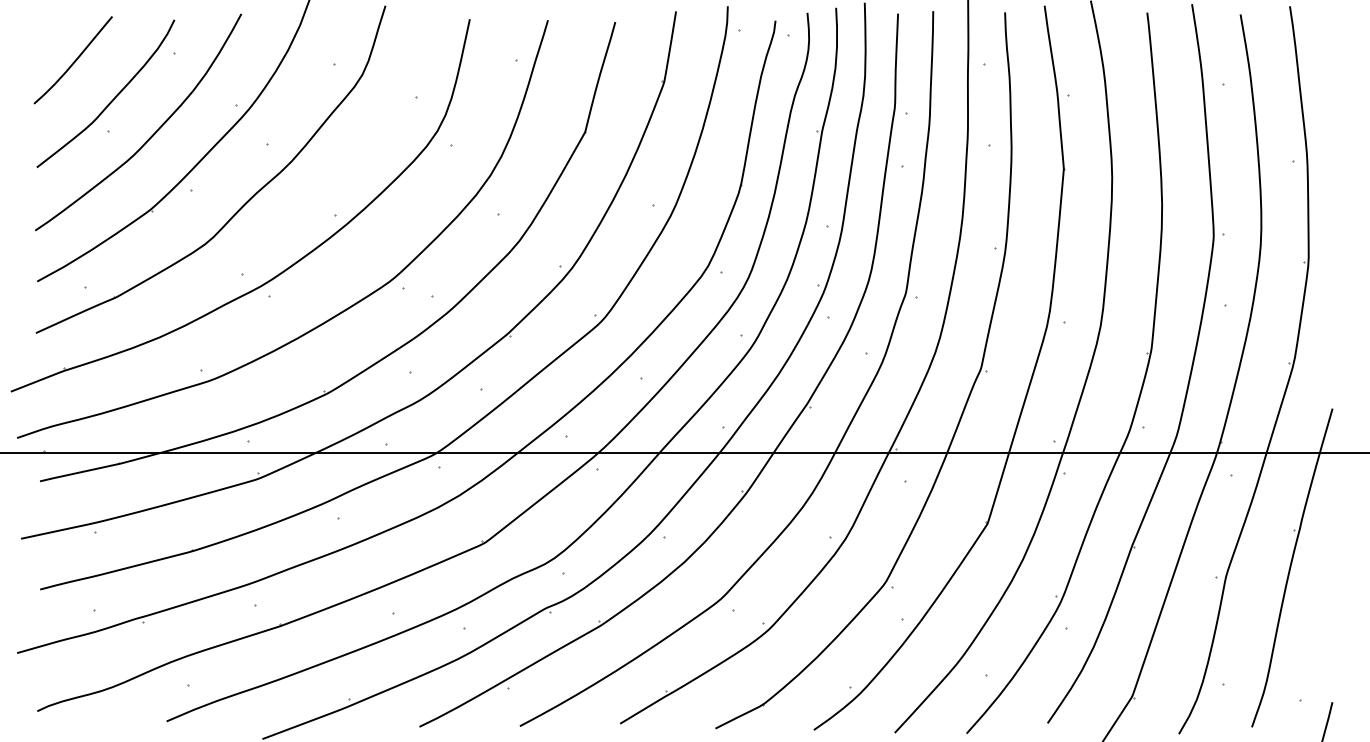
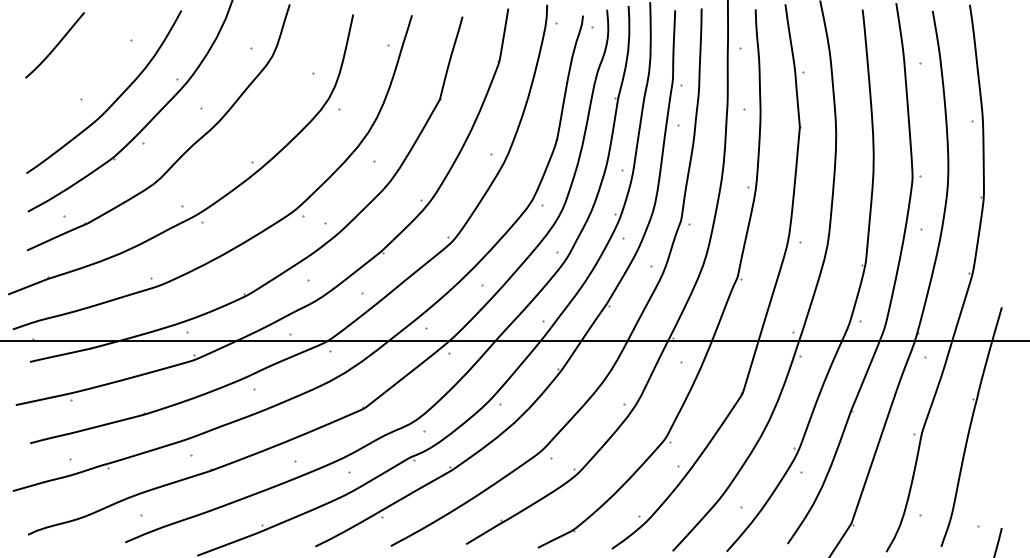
curve: (112, 99) -> (84, 74), removed

